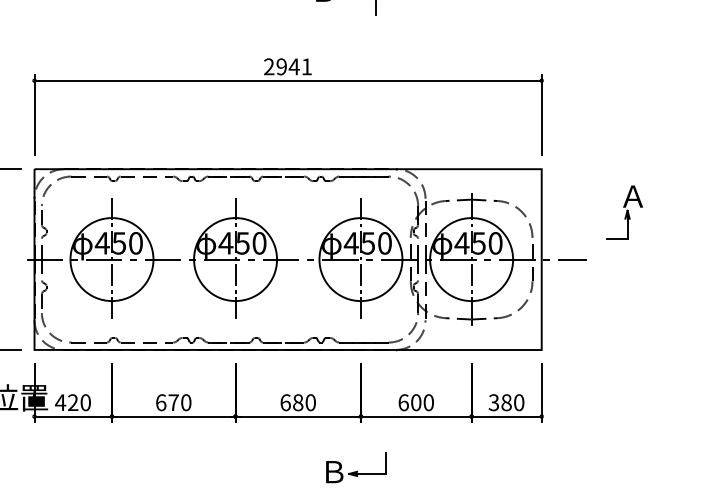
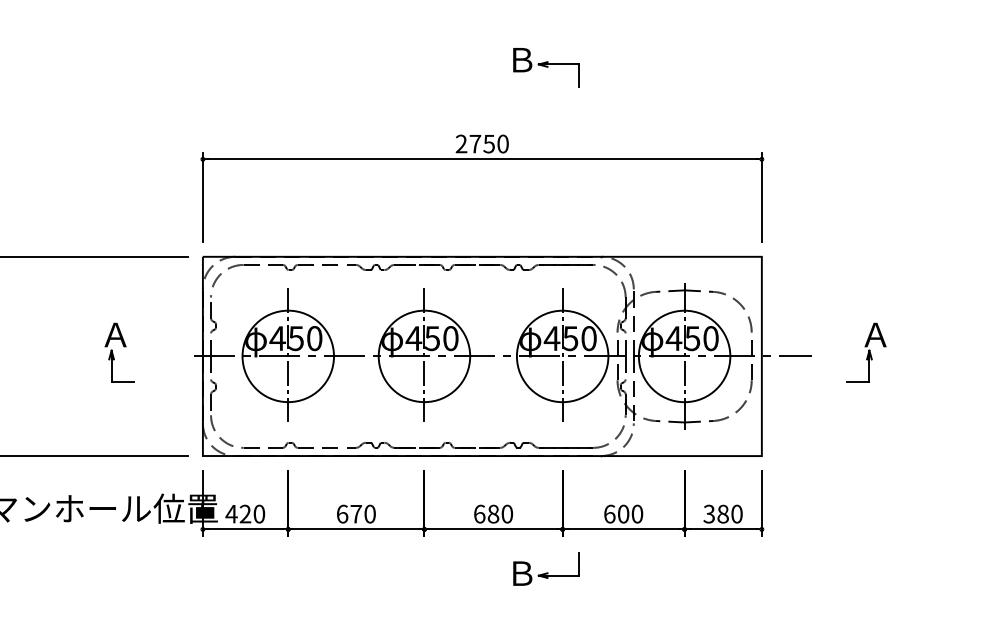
text: (293, 66) -> (488, 143), 2941 -> 2750
part: (624, 212) -> (866, 352), moved
part: (356, 467) -> (546, 568), moved

